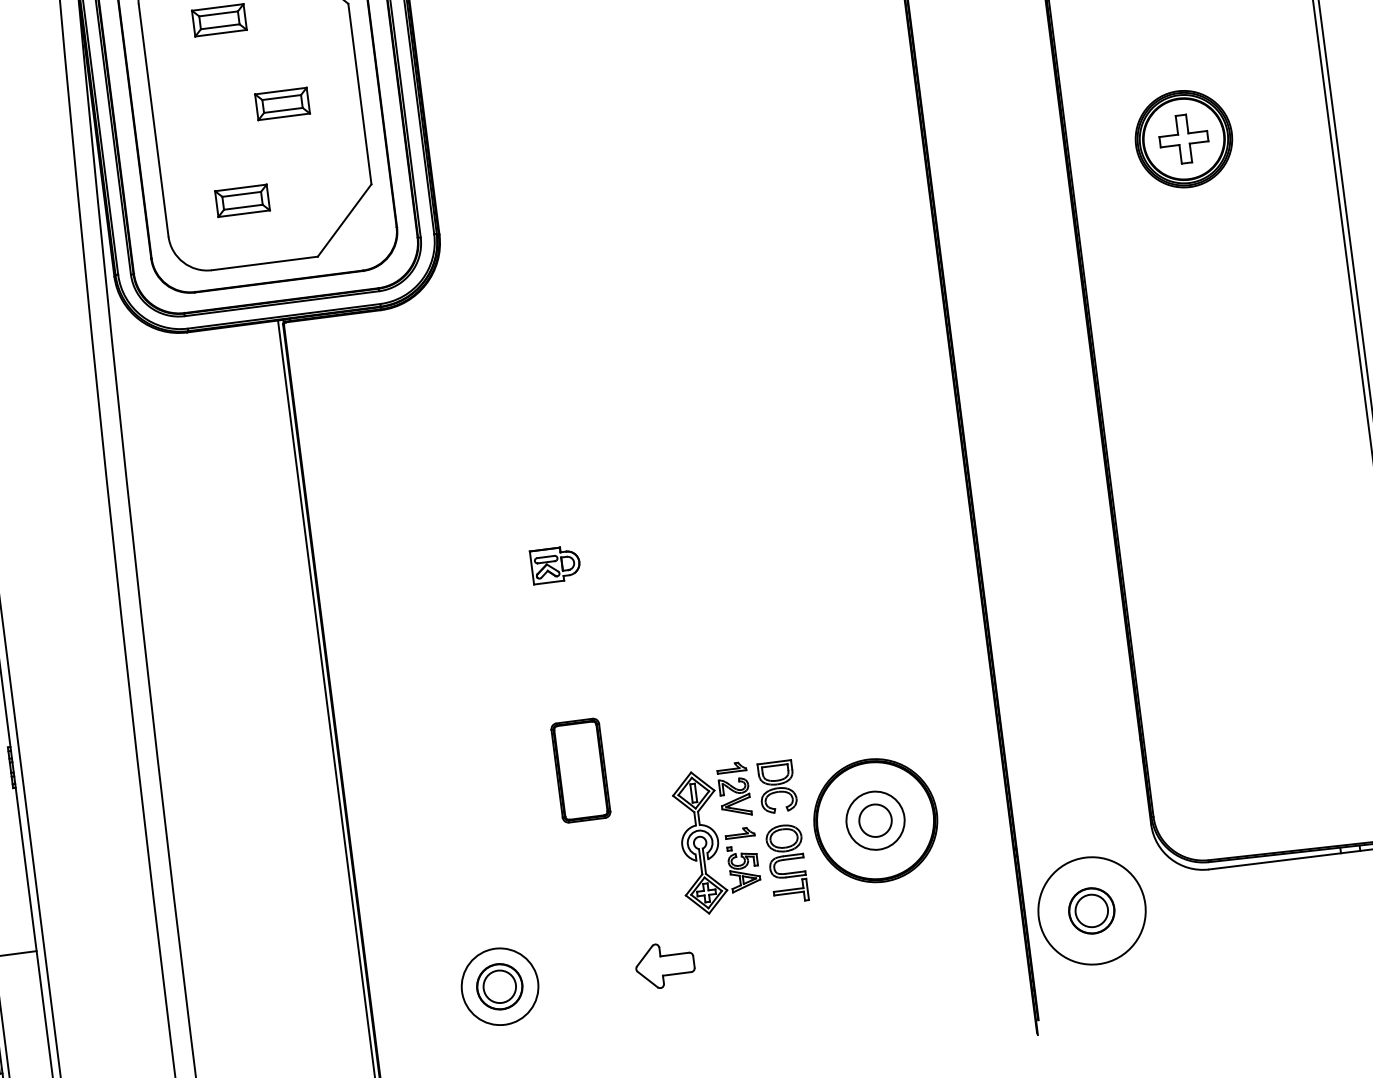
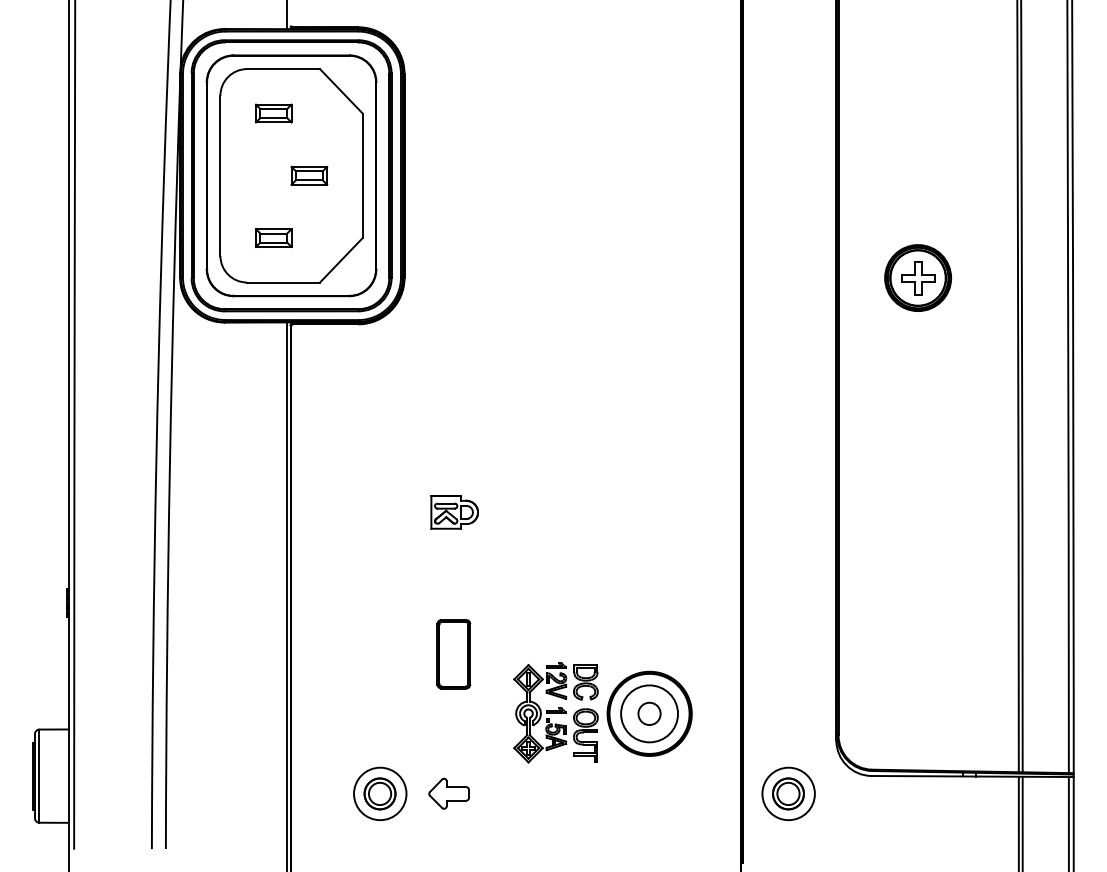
part: (555, 565) -> (454, 512), size x1.43
circle: (875, 820) -> (649, 713), size x1.43
circle: (1091, 910) -> (788, 793), size x0.71
part: (664, 965) -> (448, 793), moved

